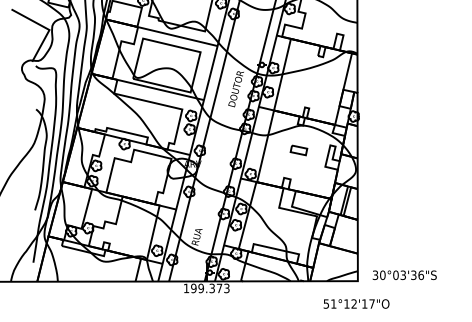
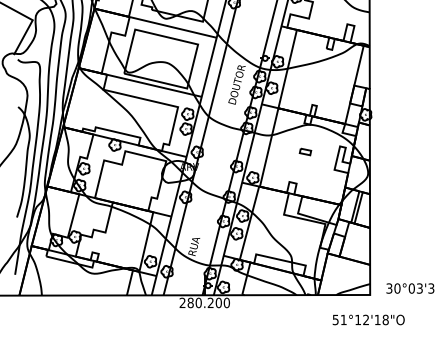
part: (298, 150) -> (305, 152), size x0.62
text: (206, 288) -> (204, 303), 199.373 -> 280.200
text: (371, 303) -> (385, 319), 51°12'17"O -> 51°12'18"O

